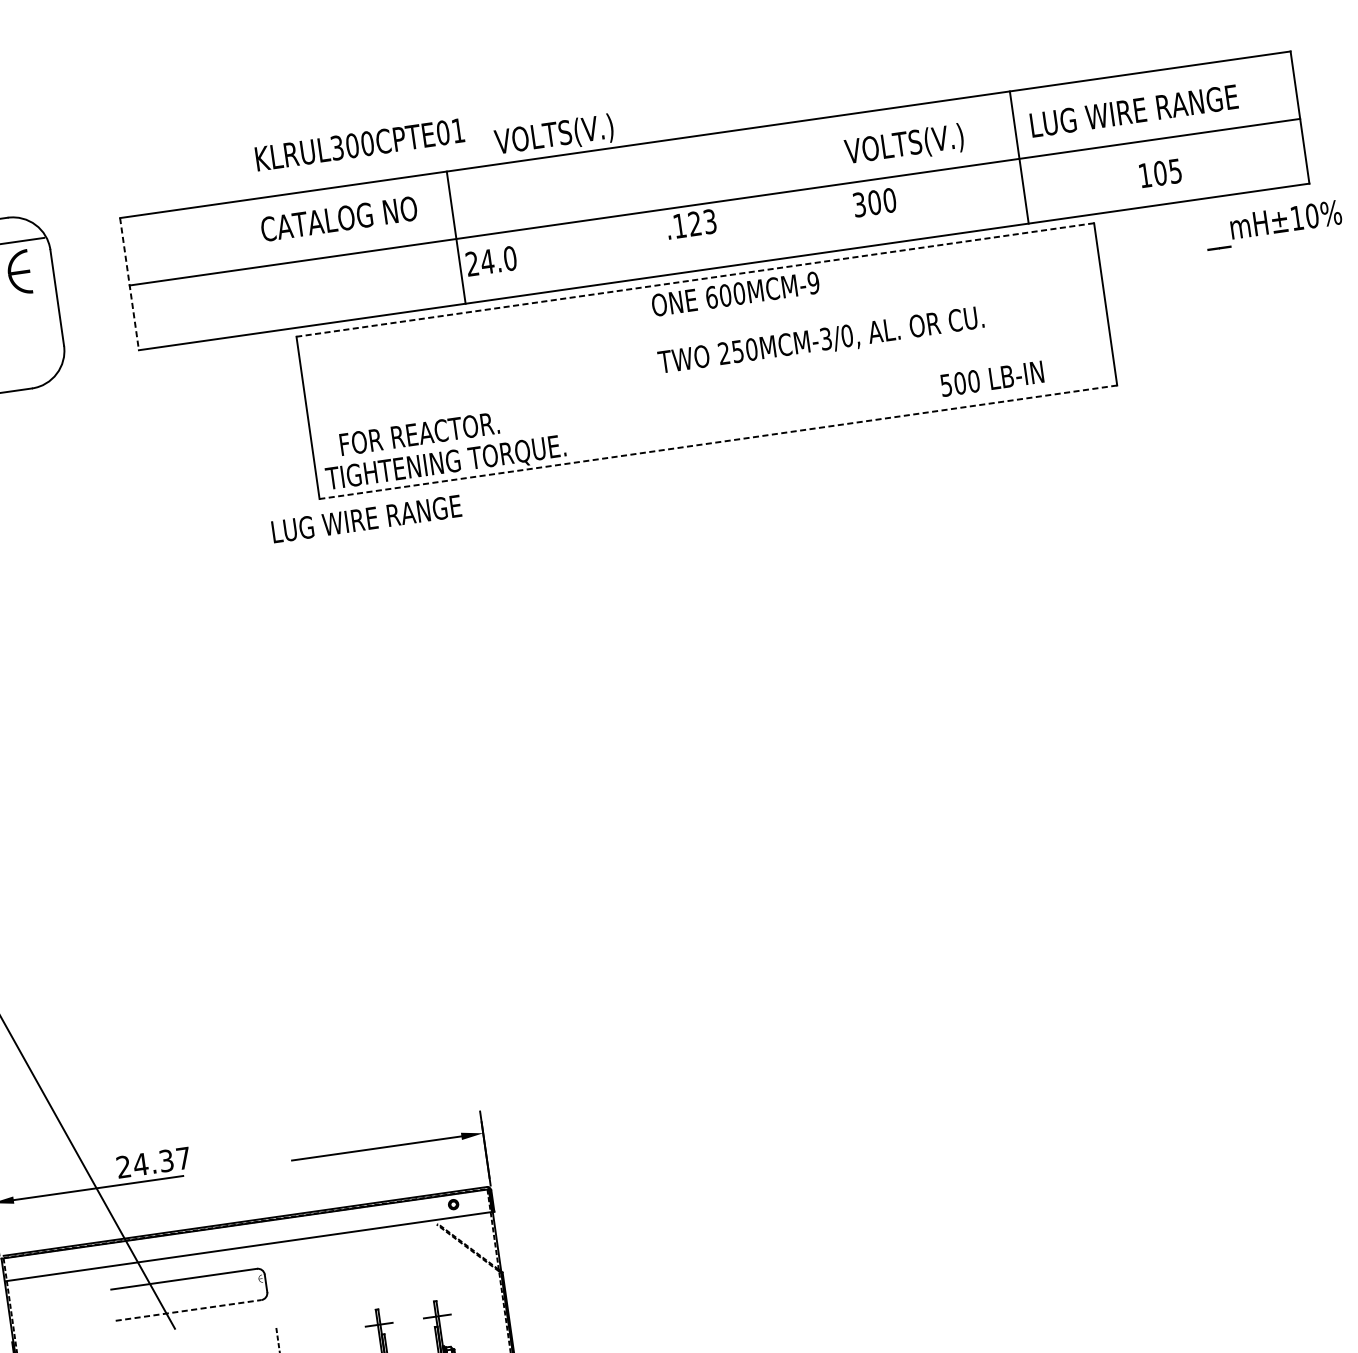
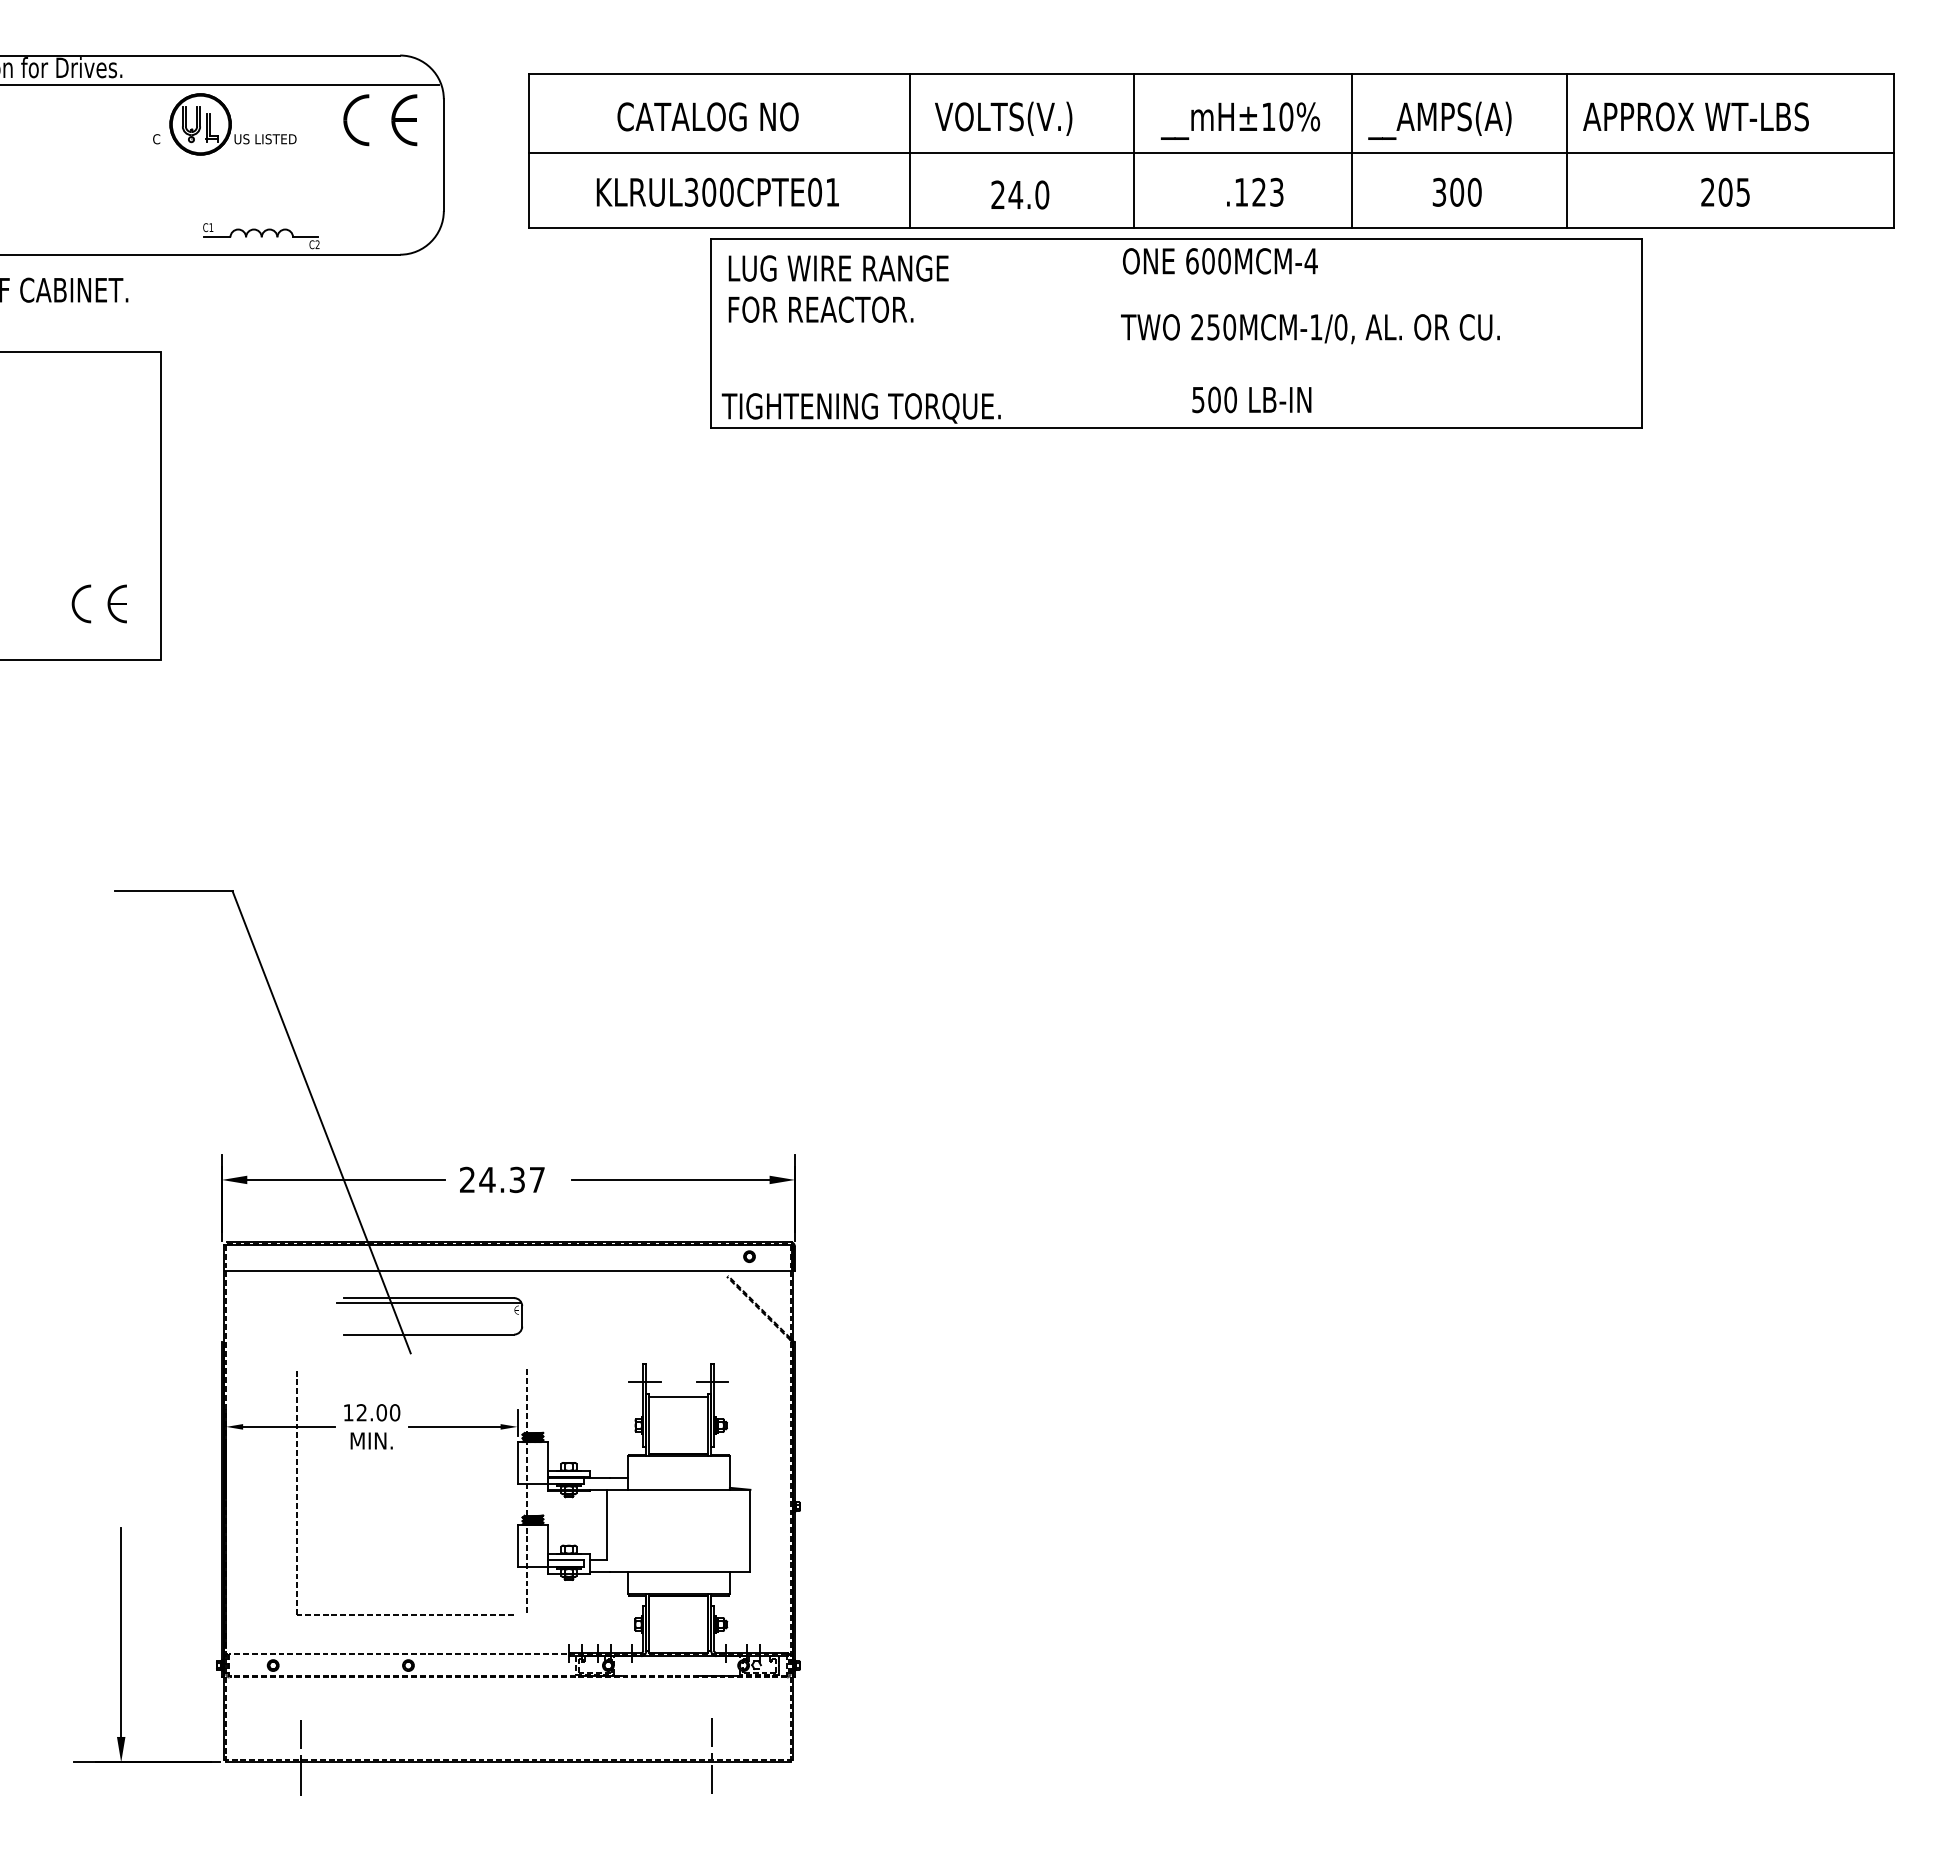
text: (1132, 110) -> (1704, 116), LUG WIRE RANGE -> APPROX WT-LBS
text: (554, 135) -> (1003, 118), moved
text: (359, 144) -> (717, 191), moved
text: (906, 146) -> (1439, 120), VOLTS(V.) -> __AMPS(A)
text: (1144, 174) -> (1707, 191), 105 -> 205
line: (834, 183) -> (1351, 151), added
text: (874, 201) -> (1456, 191), moved
line: (647, 210) -> (1133, 151), added
text: (338, 218) -> (707, 116), moved
text: (691, 223) -> (1255, 191), moved
text: (1273, 224) -> (1240, 120), moved
text: (491, 260) -> (1020, 194), moved
line: (694, 280) -> (1175, 238), dashed -> solid
text: (813, 283) -> (1310, 261), 600MCM-9 -> 600MCM-4
line: (129, 284) -> (528, 151), dashed -> solid
text: (826, 339) -> (1316, 327), 250MCM-3/0, -> 250MCM-1/0,
text: (991, 378) -> (1251, 399), moved
text: (419, 433) -> (820, 309), moved
line: (717, 441) -> (1175, 427), dashed -> solid
text: (366, 519) -> (838, 268), moved
text: (153, 1162) -> (502, 1179), moved
line: (185, 1283) -> (429, 1303), added
line: (188, 1310) -> (429, 1334), dashed -> solid
line: (409, 1333) -> (678, 1397), added

